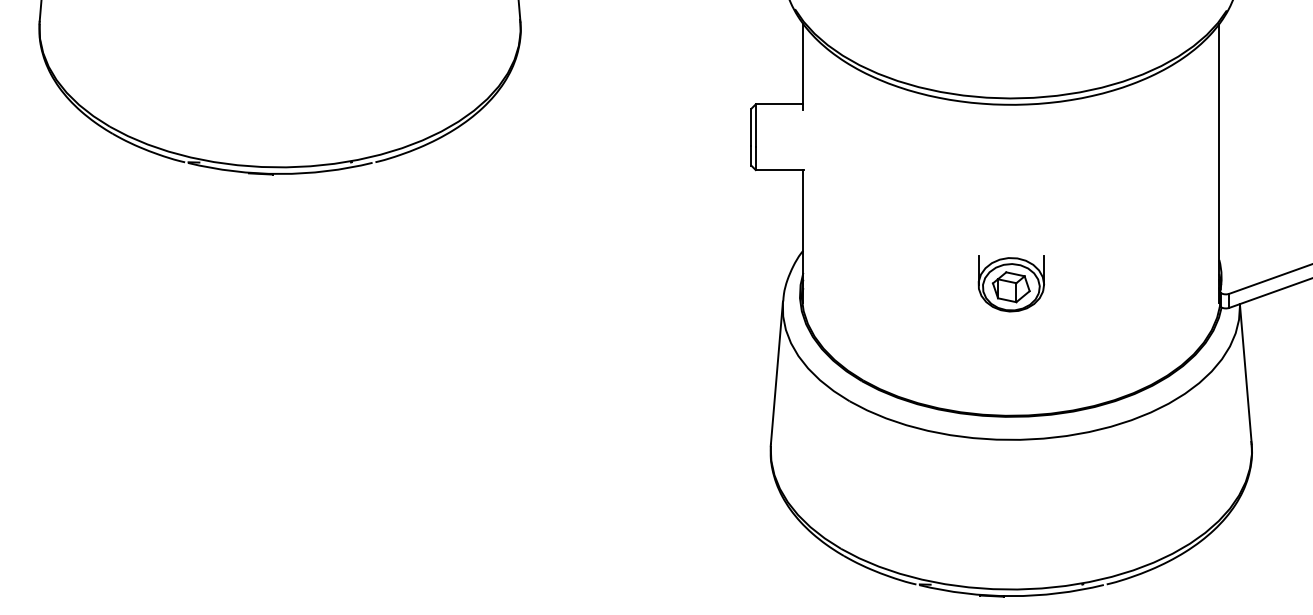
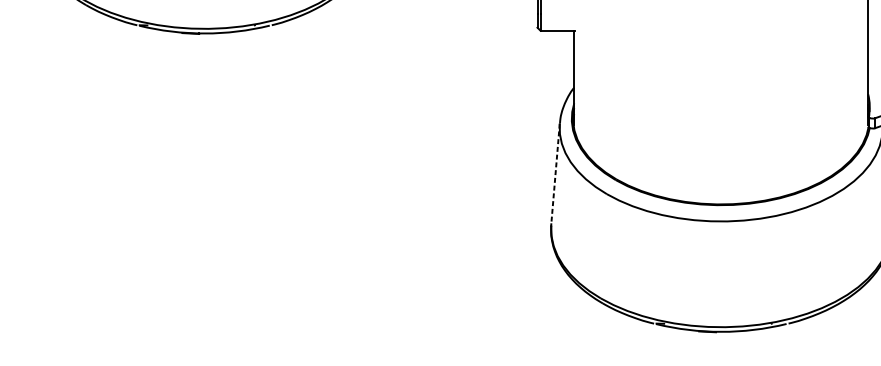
part: (1010, 283) -> (720, 110), removed
line: (776, 373) -> (555, 174), solid -> dashed

